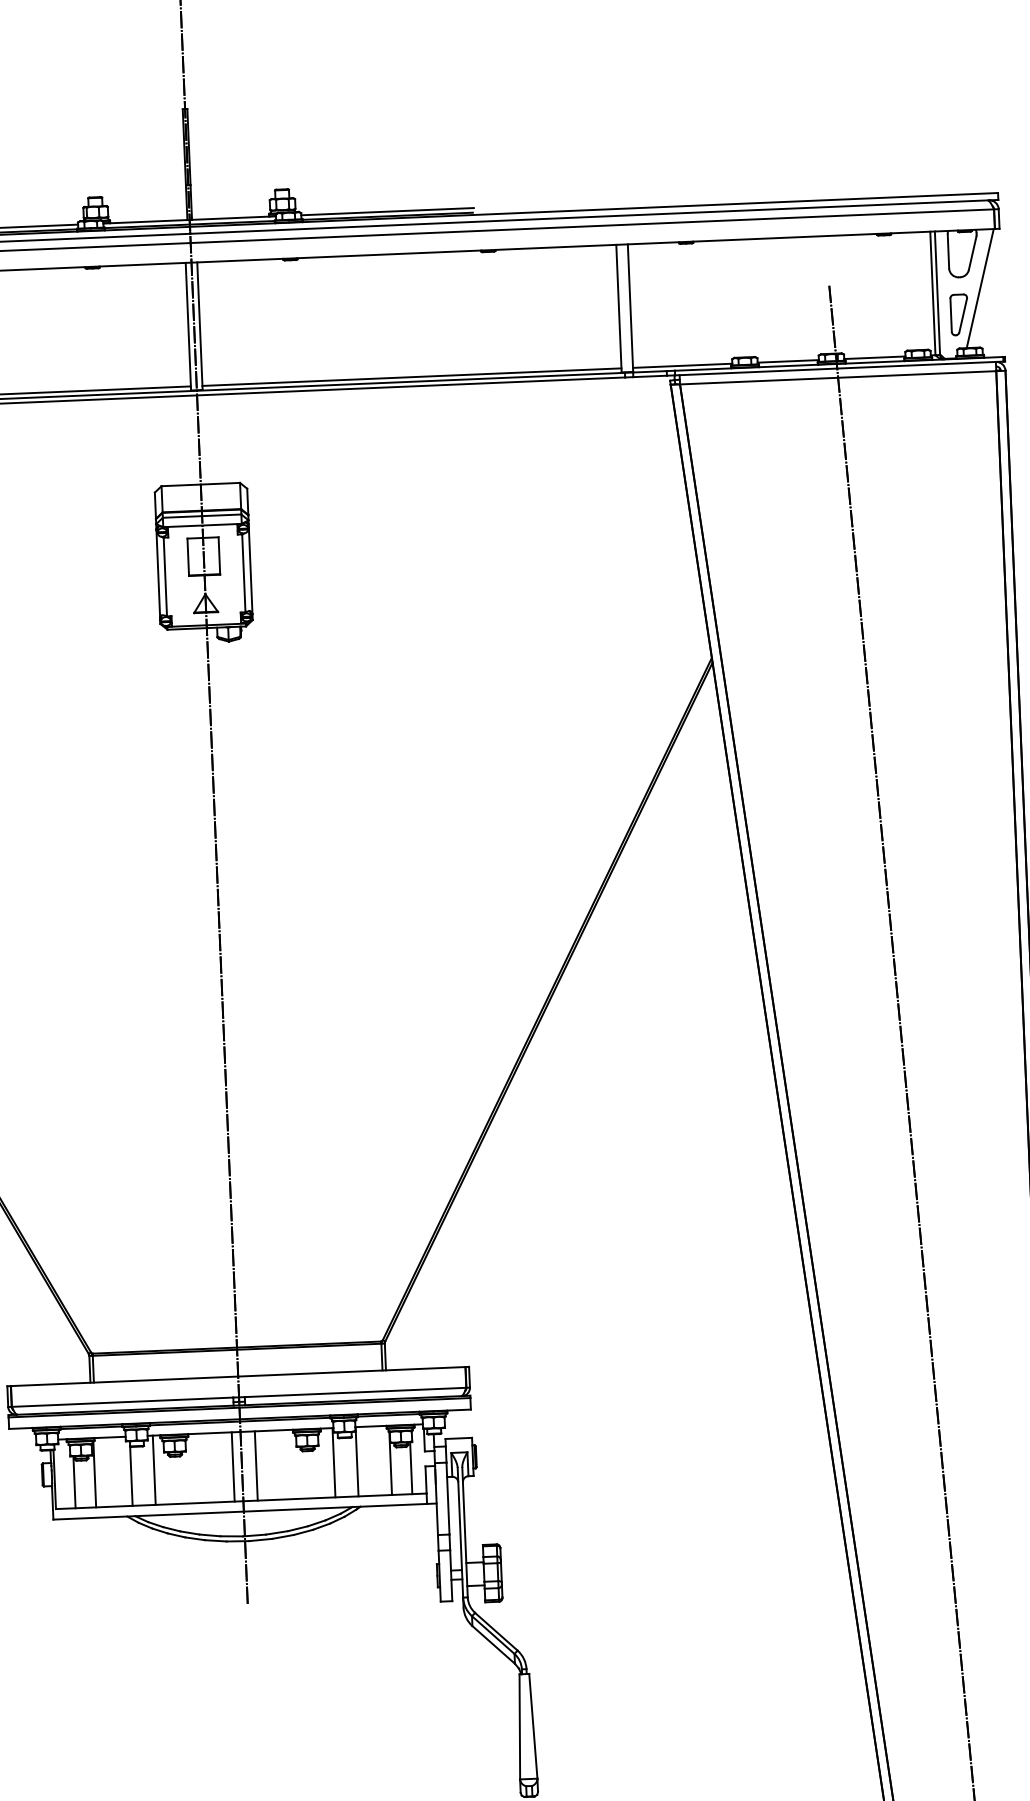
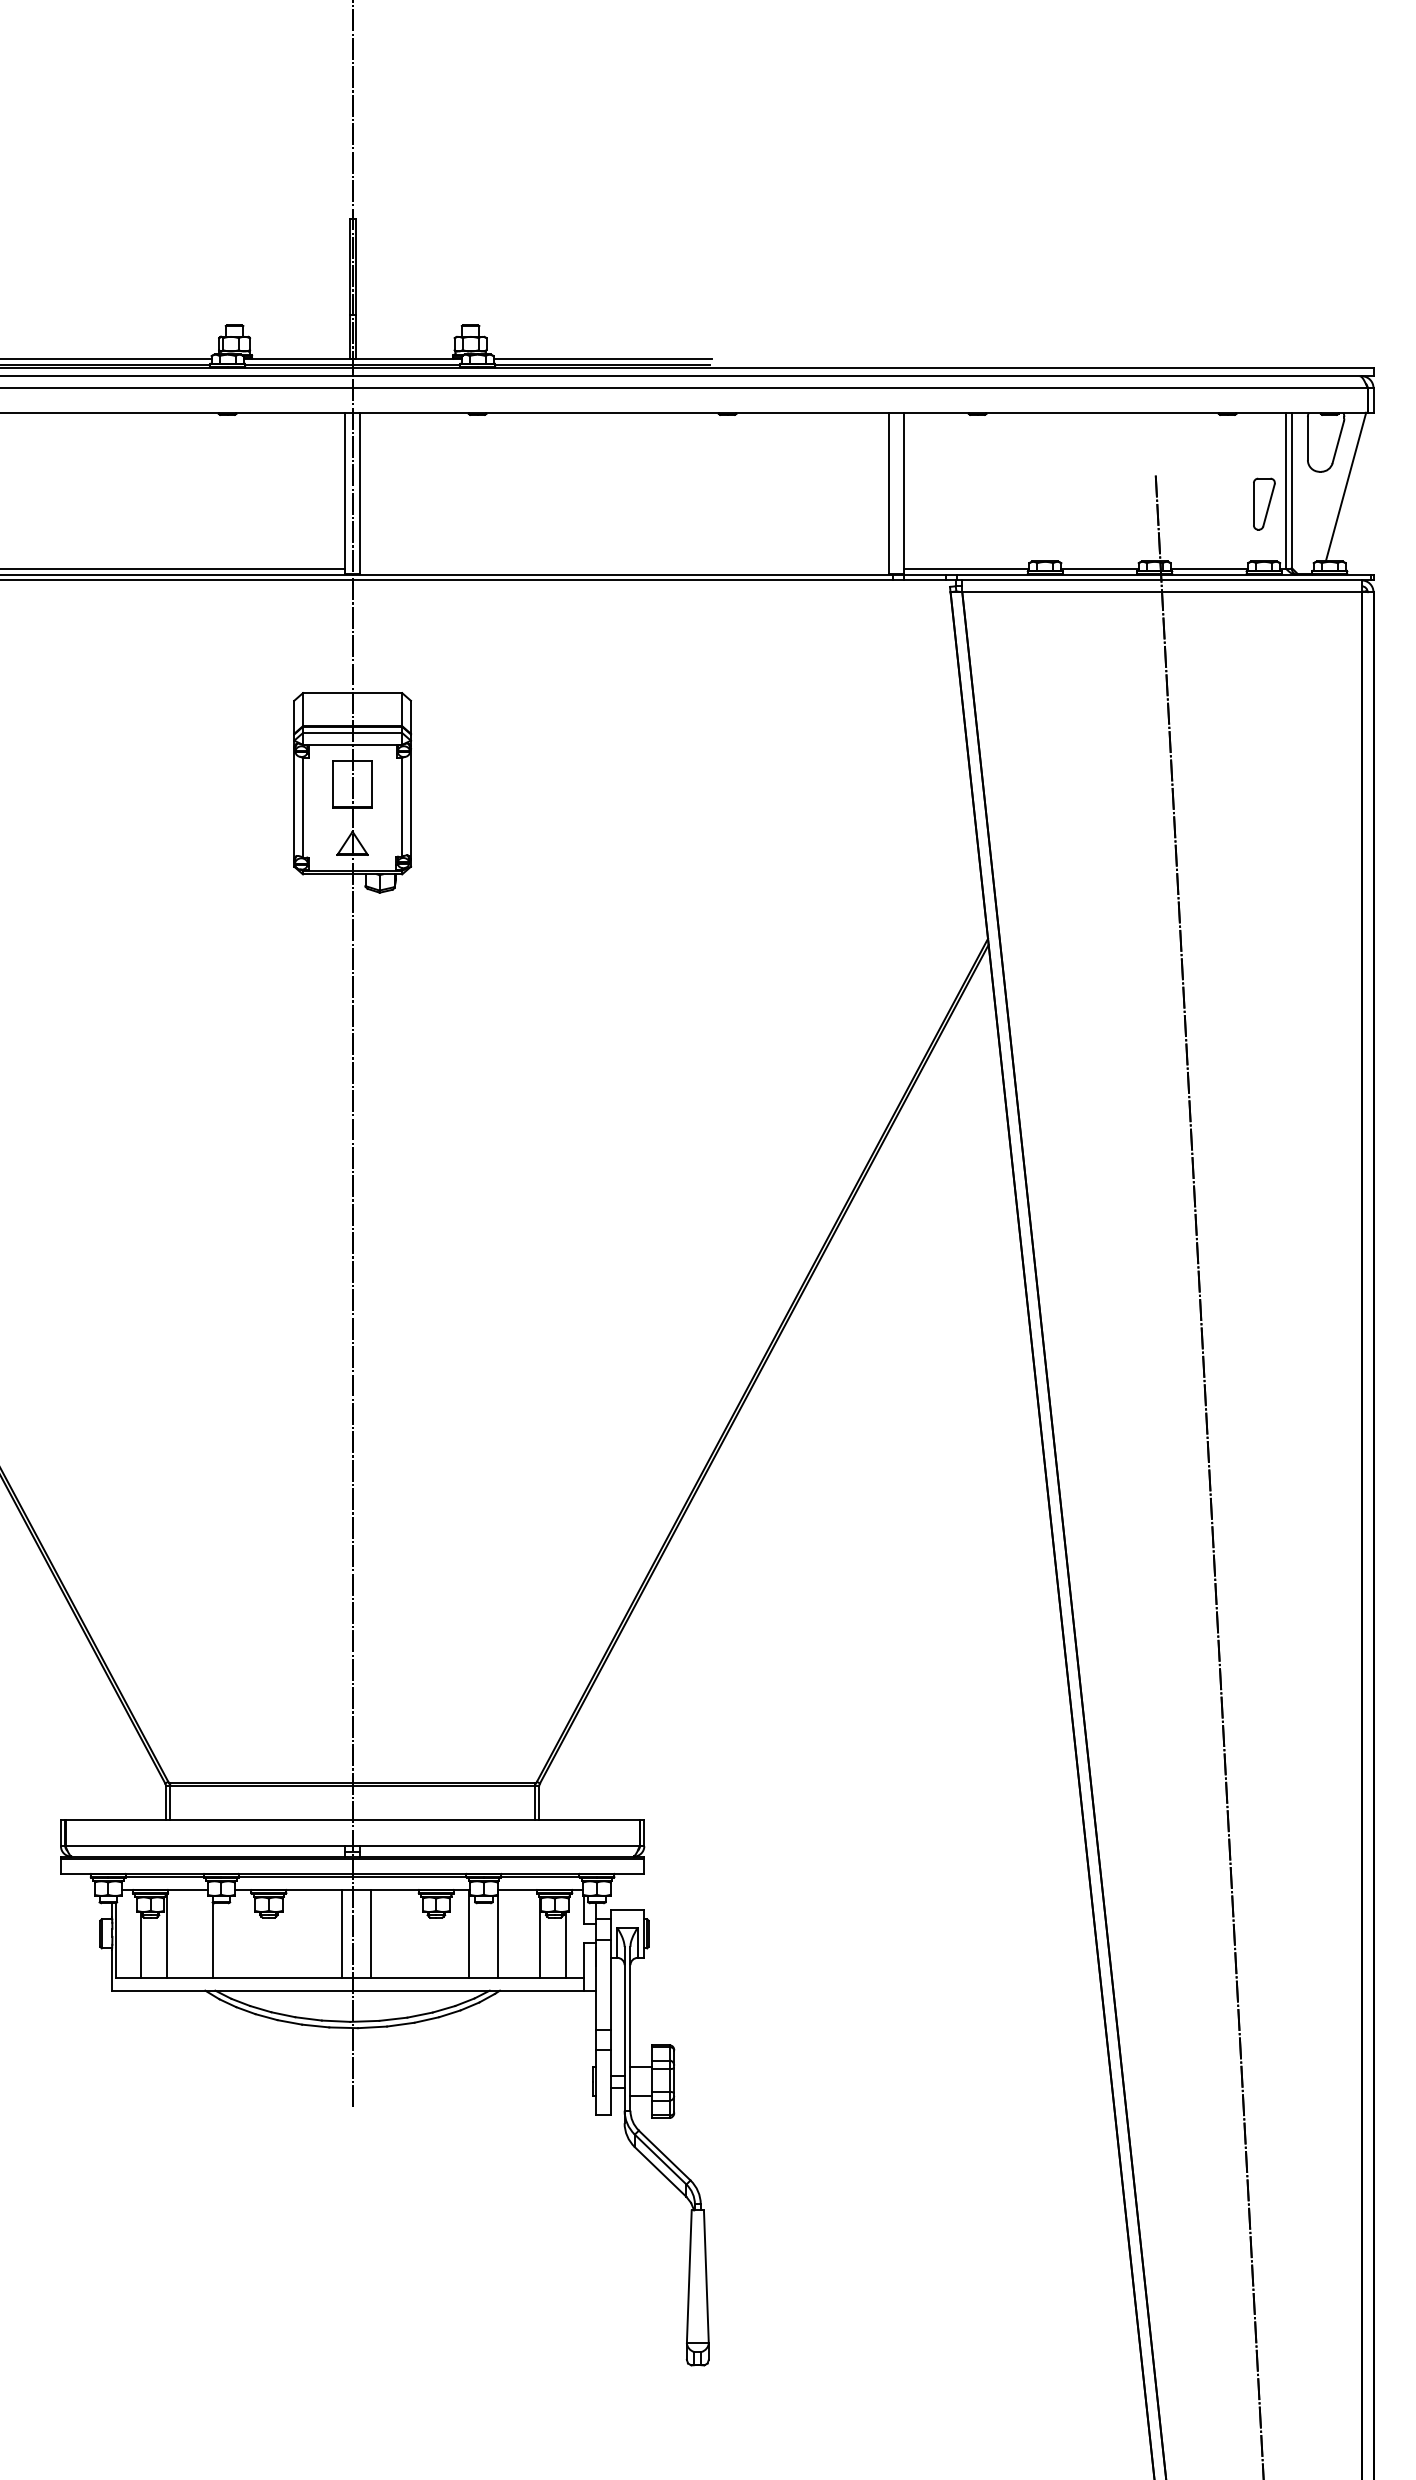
part: (959, 314) -> (1264, 503), moved
line: (411, 376) -> (624, 568), removed
line: (154, 1470) -> (241, 1933), removed

